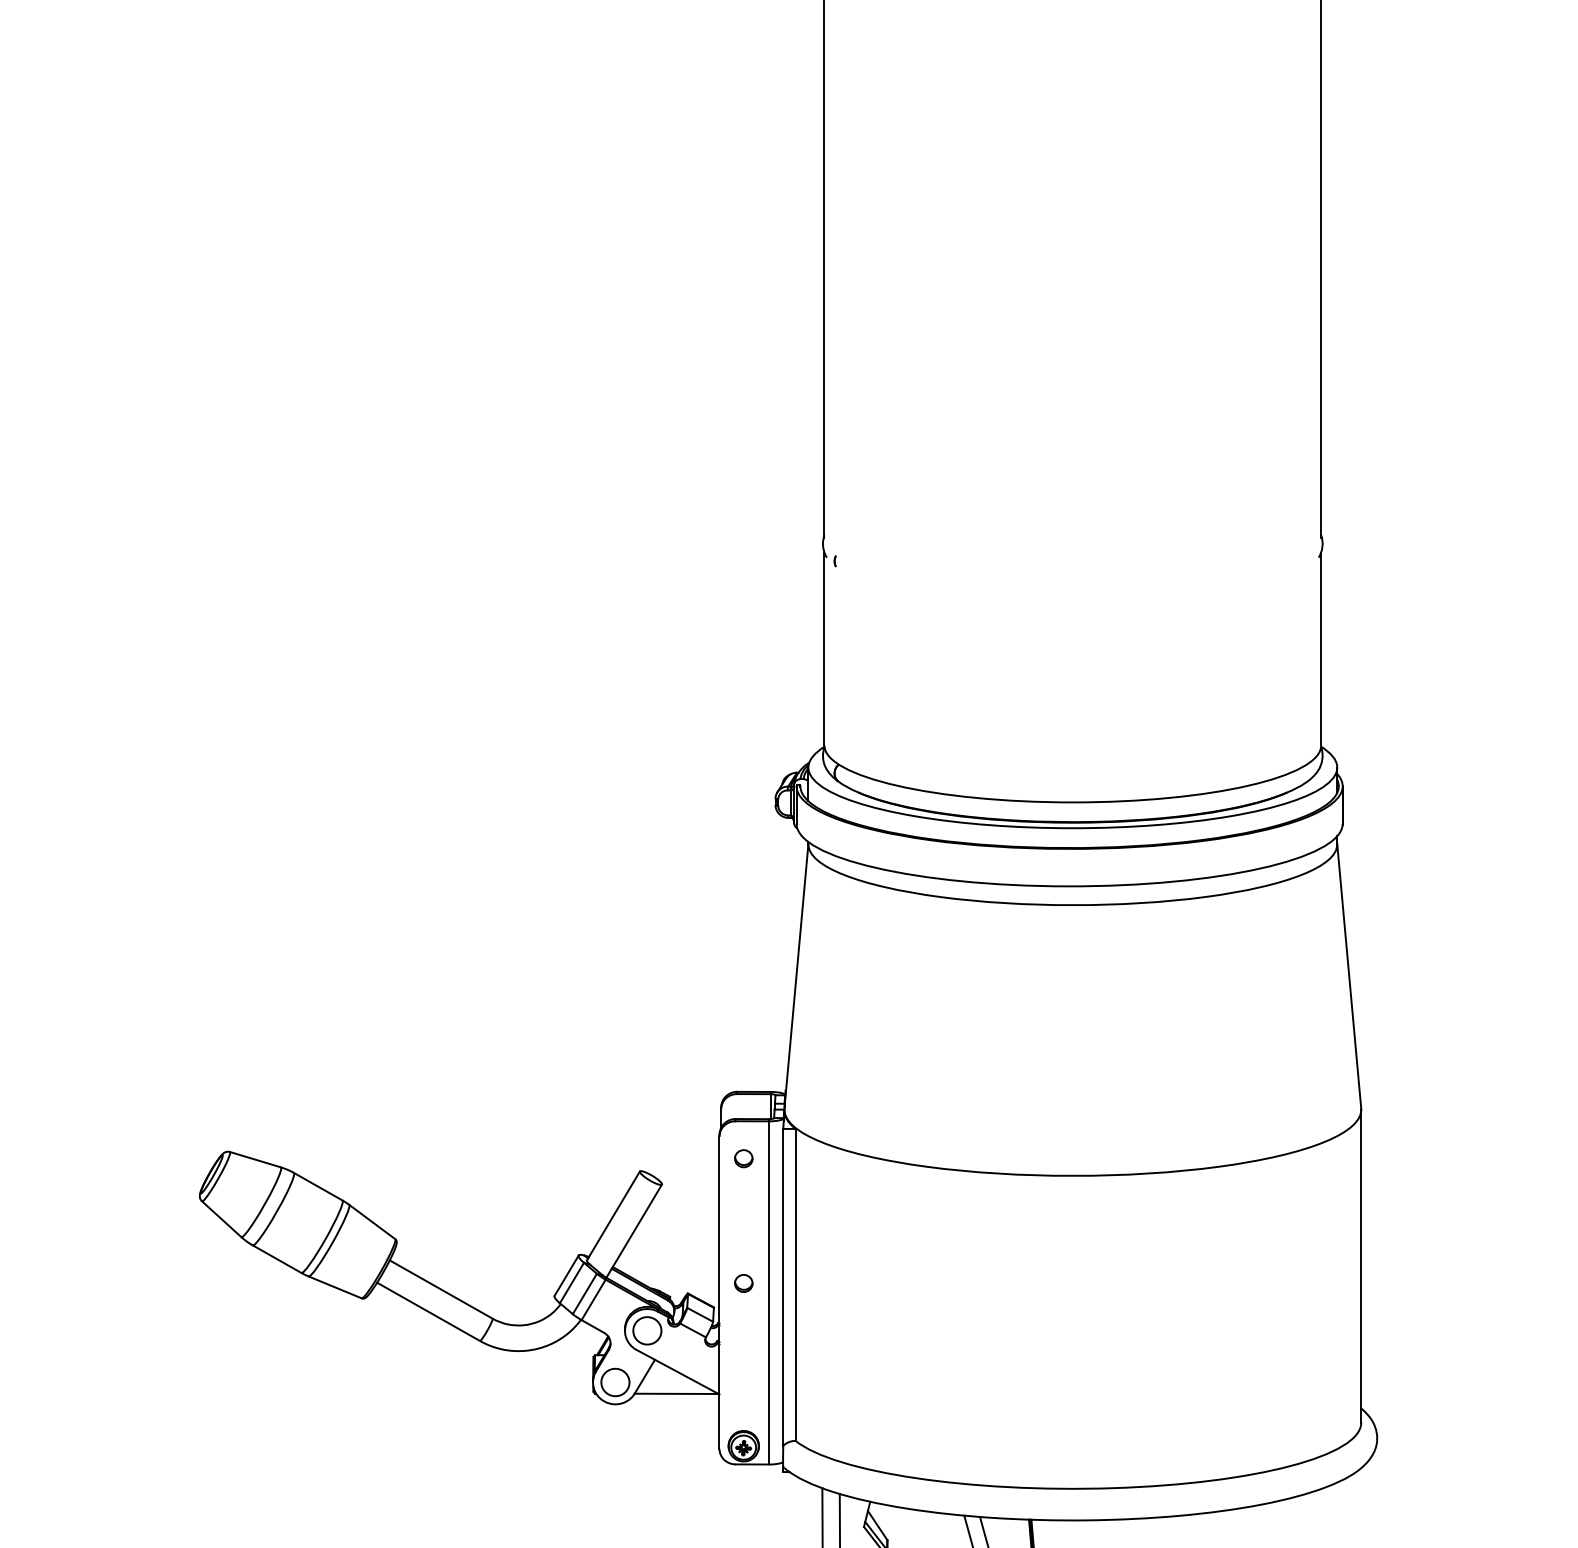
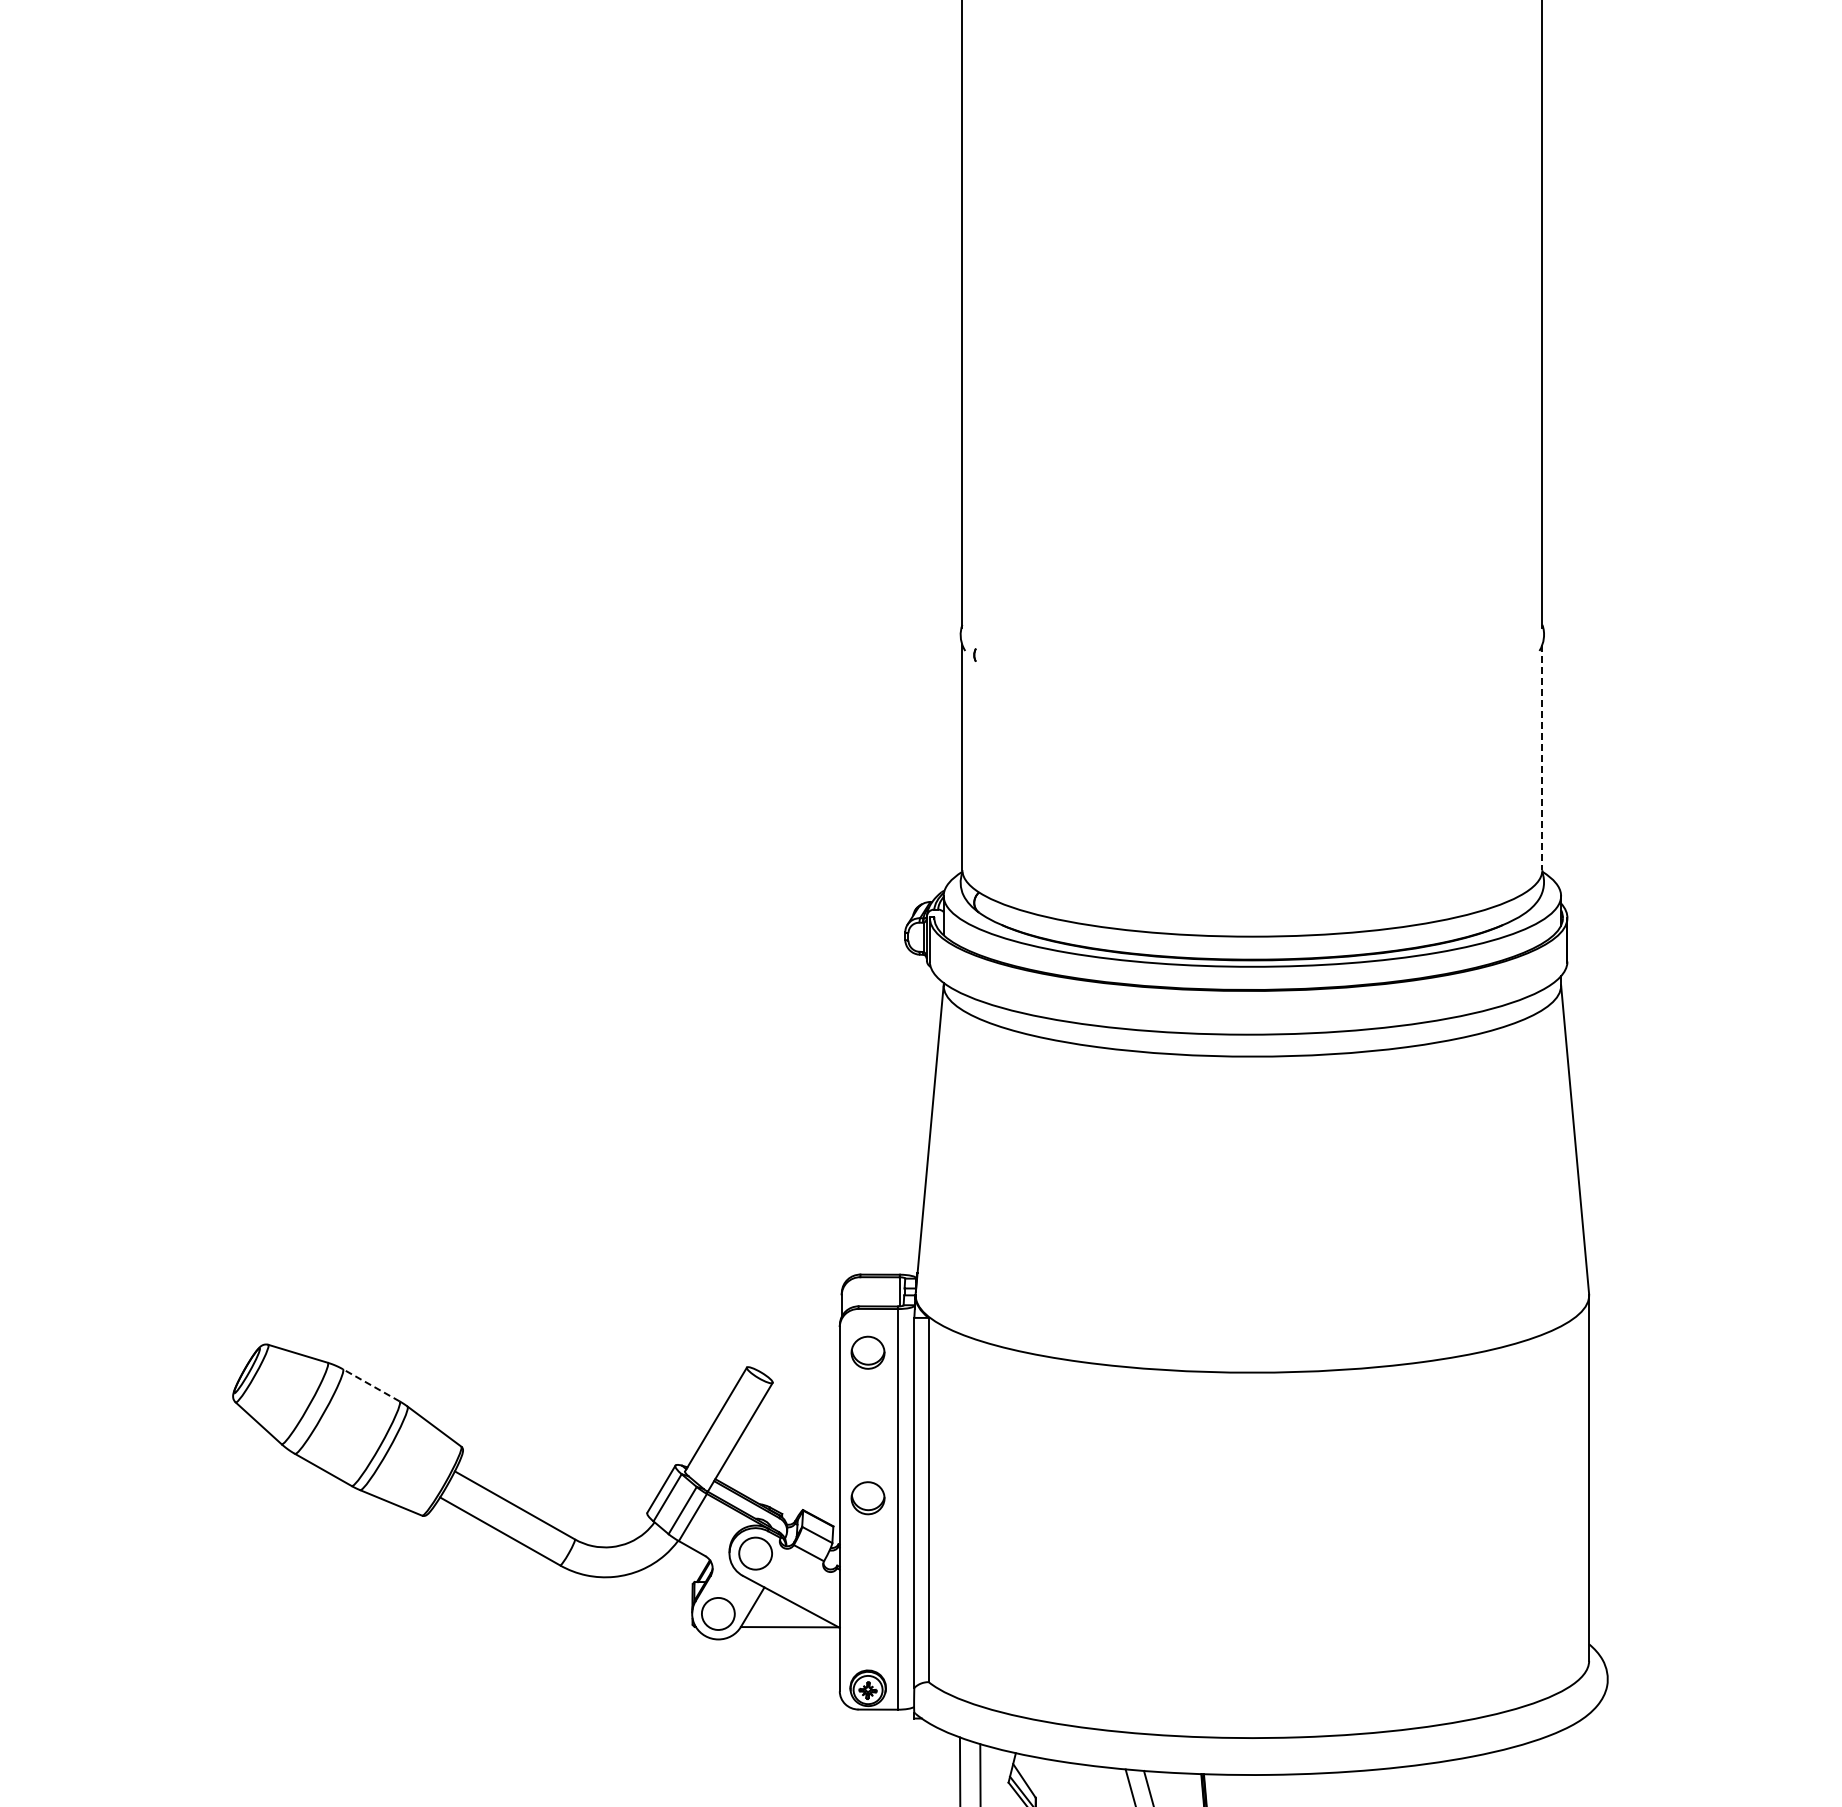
line: (1321, 648) -> (1542, 757), solid -> dashed
part: (744, 1158) -> (868, 1352), size x1.6
line: (318, 1186) -> (371, 1385), solid -> dashed
part: (744, 1283) -> (868, 1498), size x1.6

